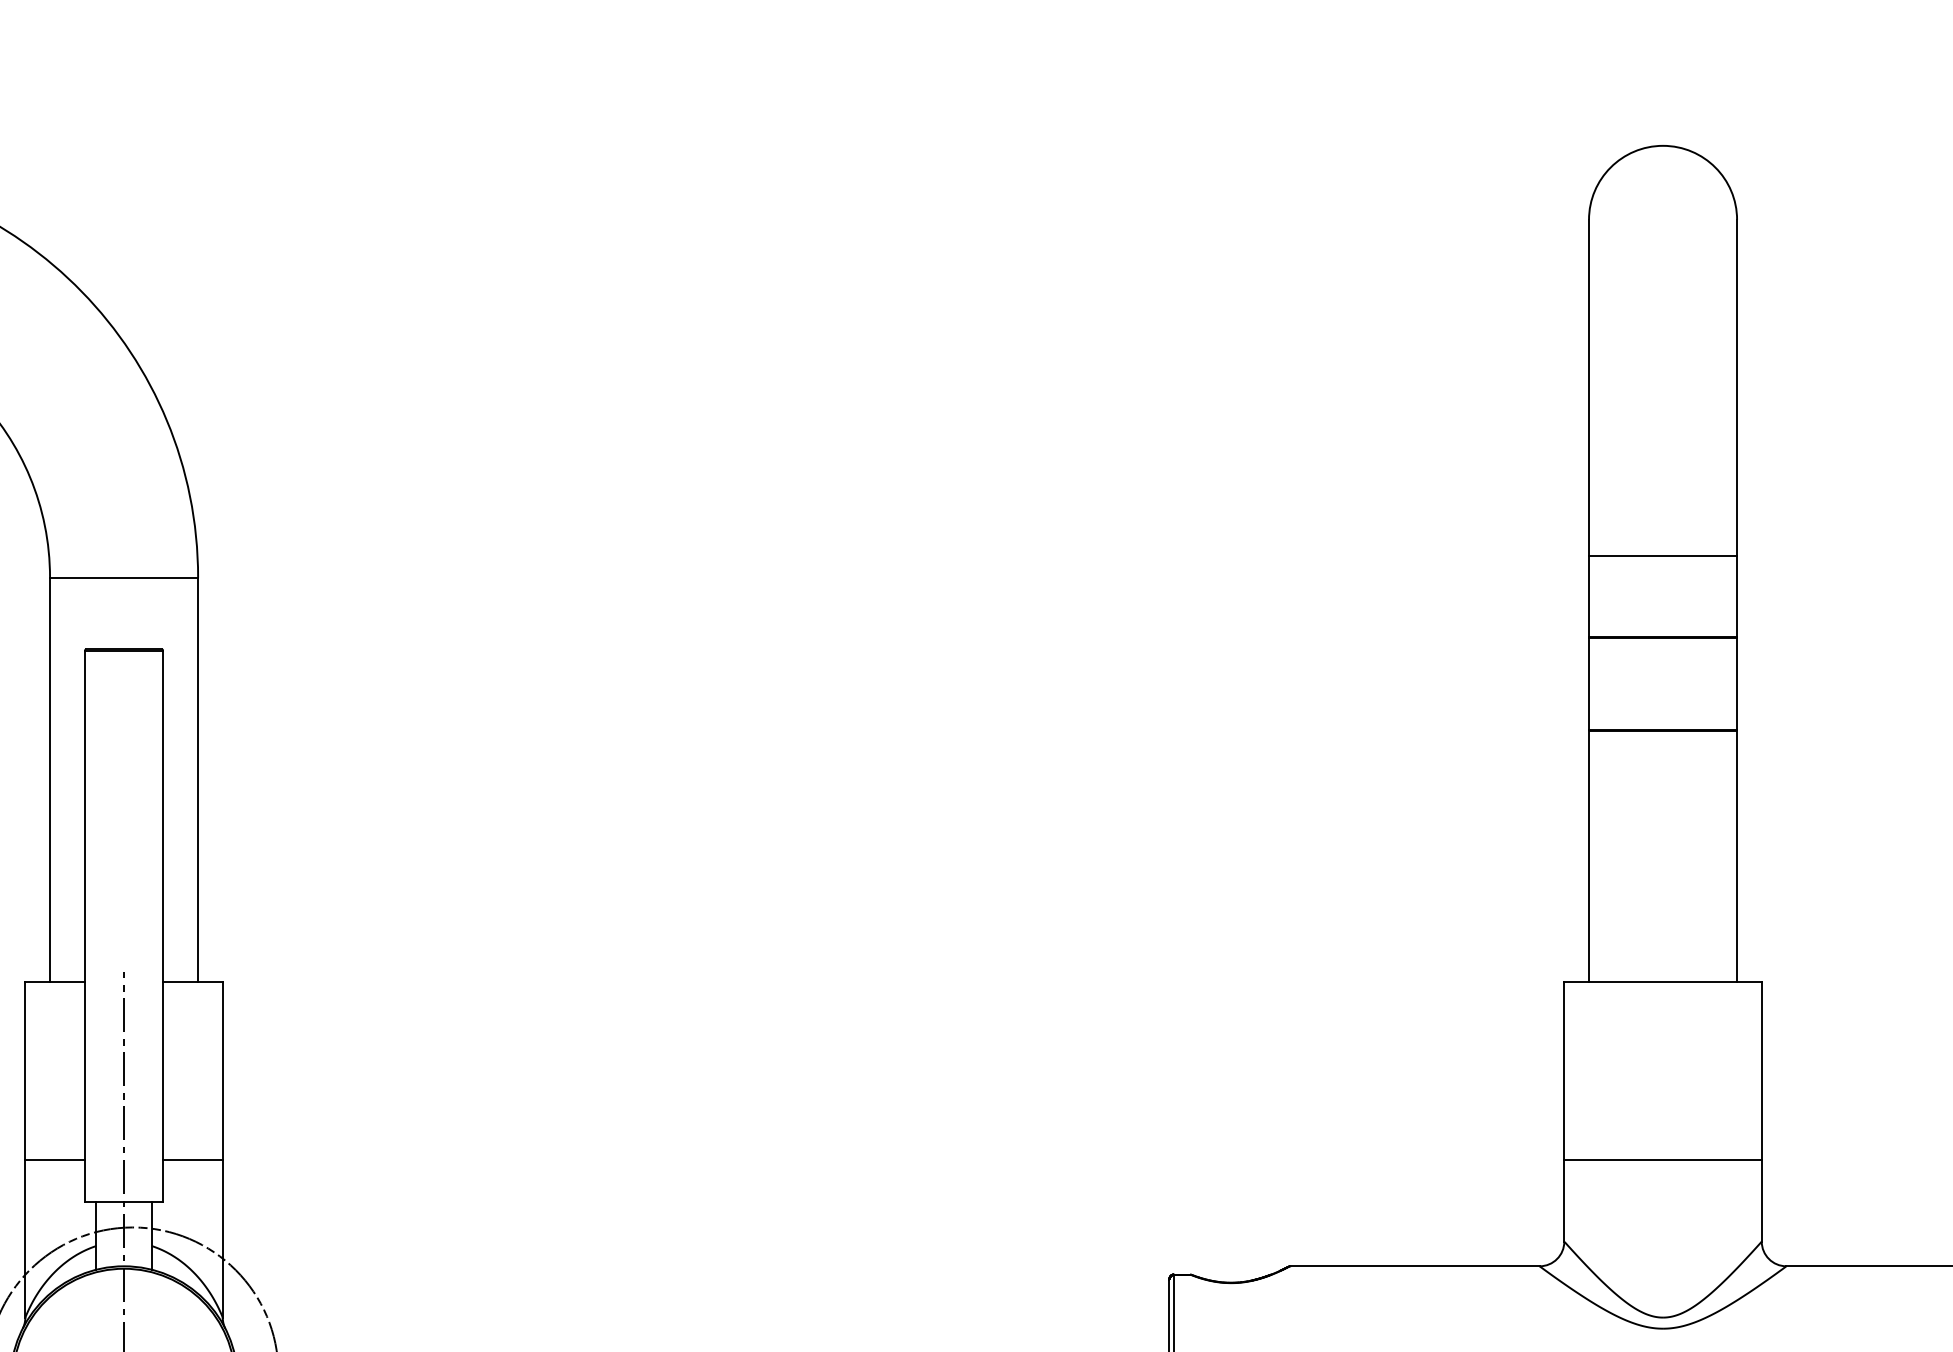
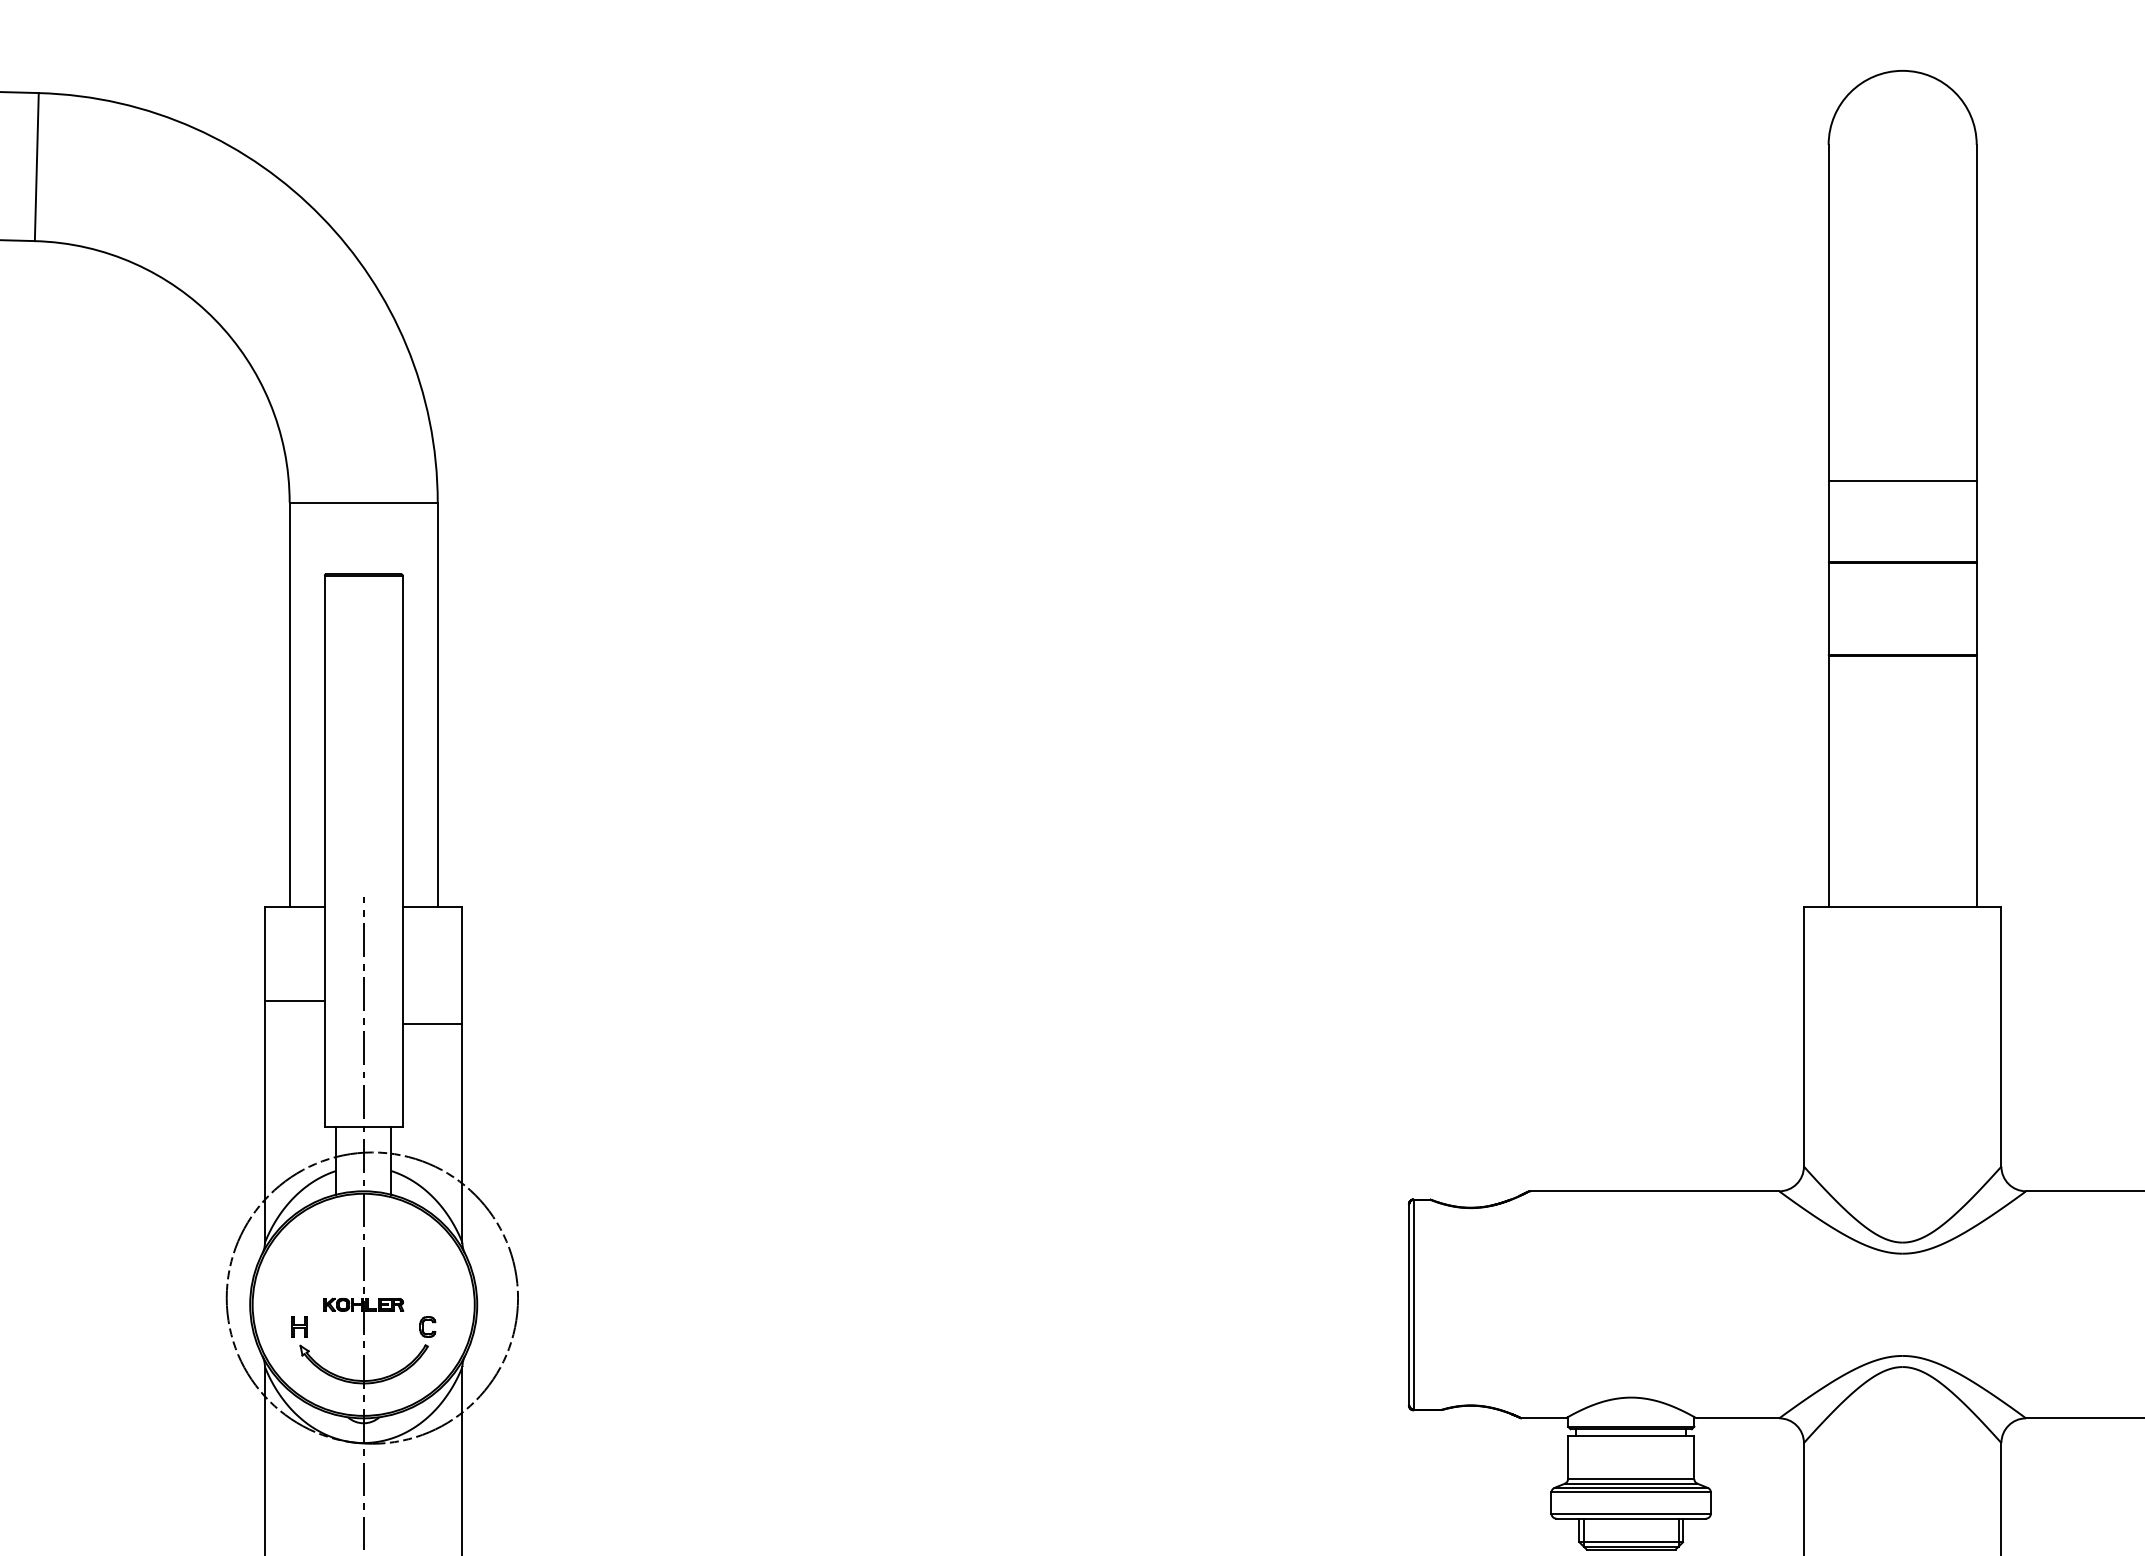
line: (54, 1160) -> (294, 1001), moved
line: (192, 1160) -> (432, 1024), moved
line: (1662, 1160) -> (1902, 1085), removed

